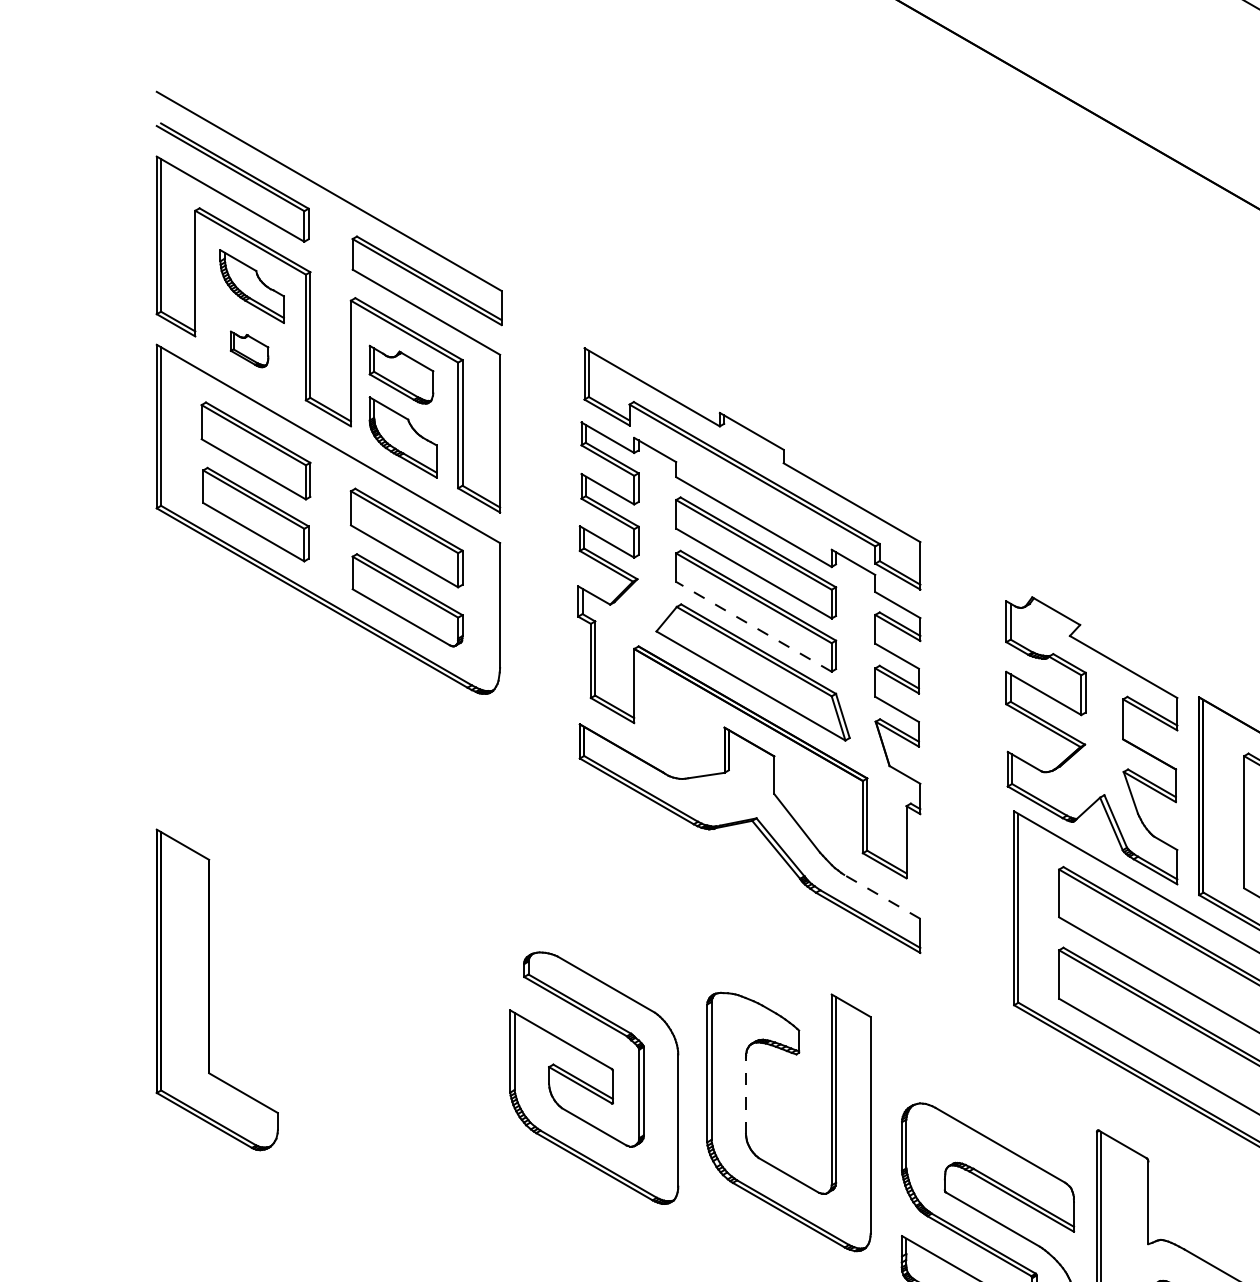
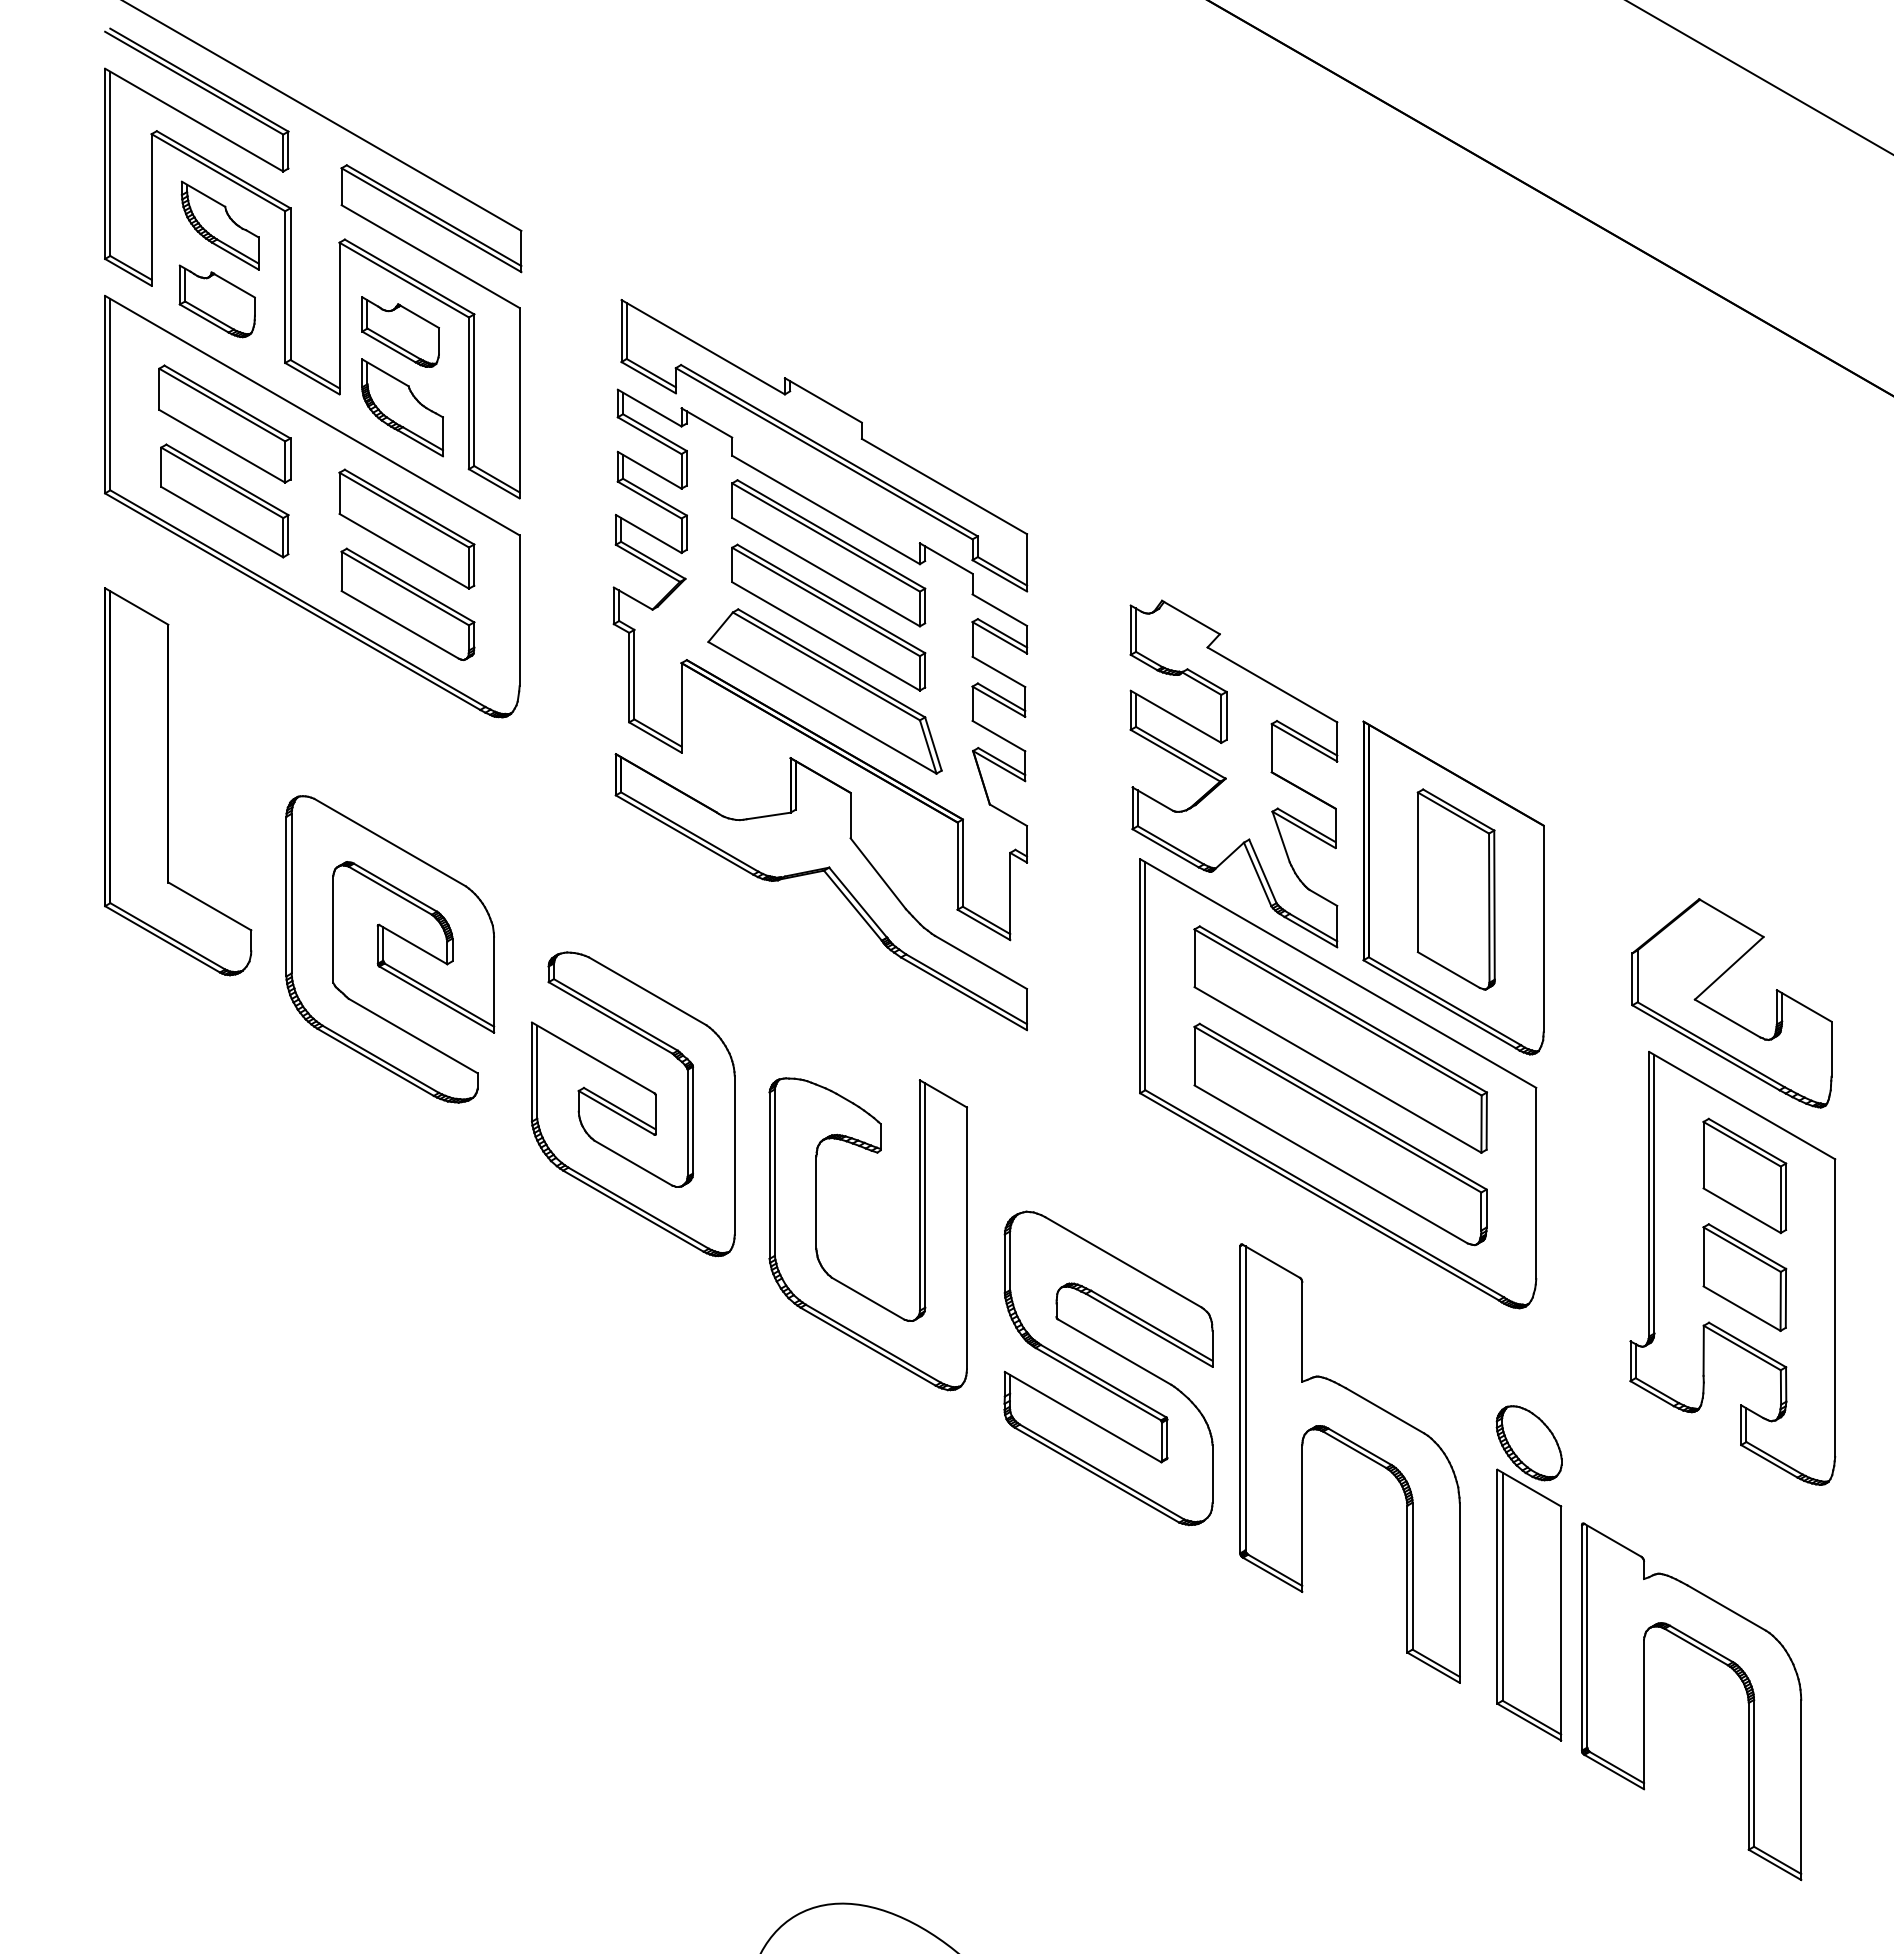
part: (249, 349) -> (216, 301), size x1.67
line: (753, 626) -> (825, 636), dashed -> solid
part: (393, 886) -> (390, 949), added
line: (881, 896) -> (980, 962), dashed -> solid
part: (209, 989) -> (168, 781), moved
part: (594, 1078) -> (633, 1104), moved
line: (746, 1095) -> (816, 1202), dashed -> solid

